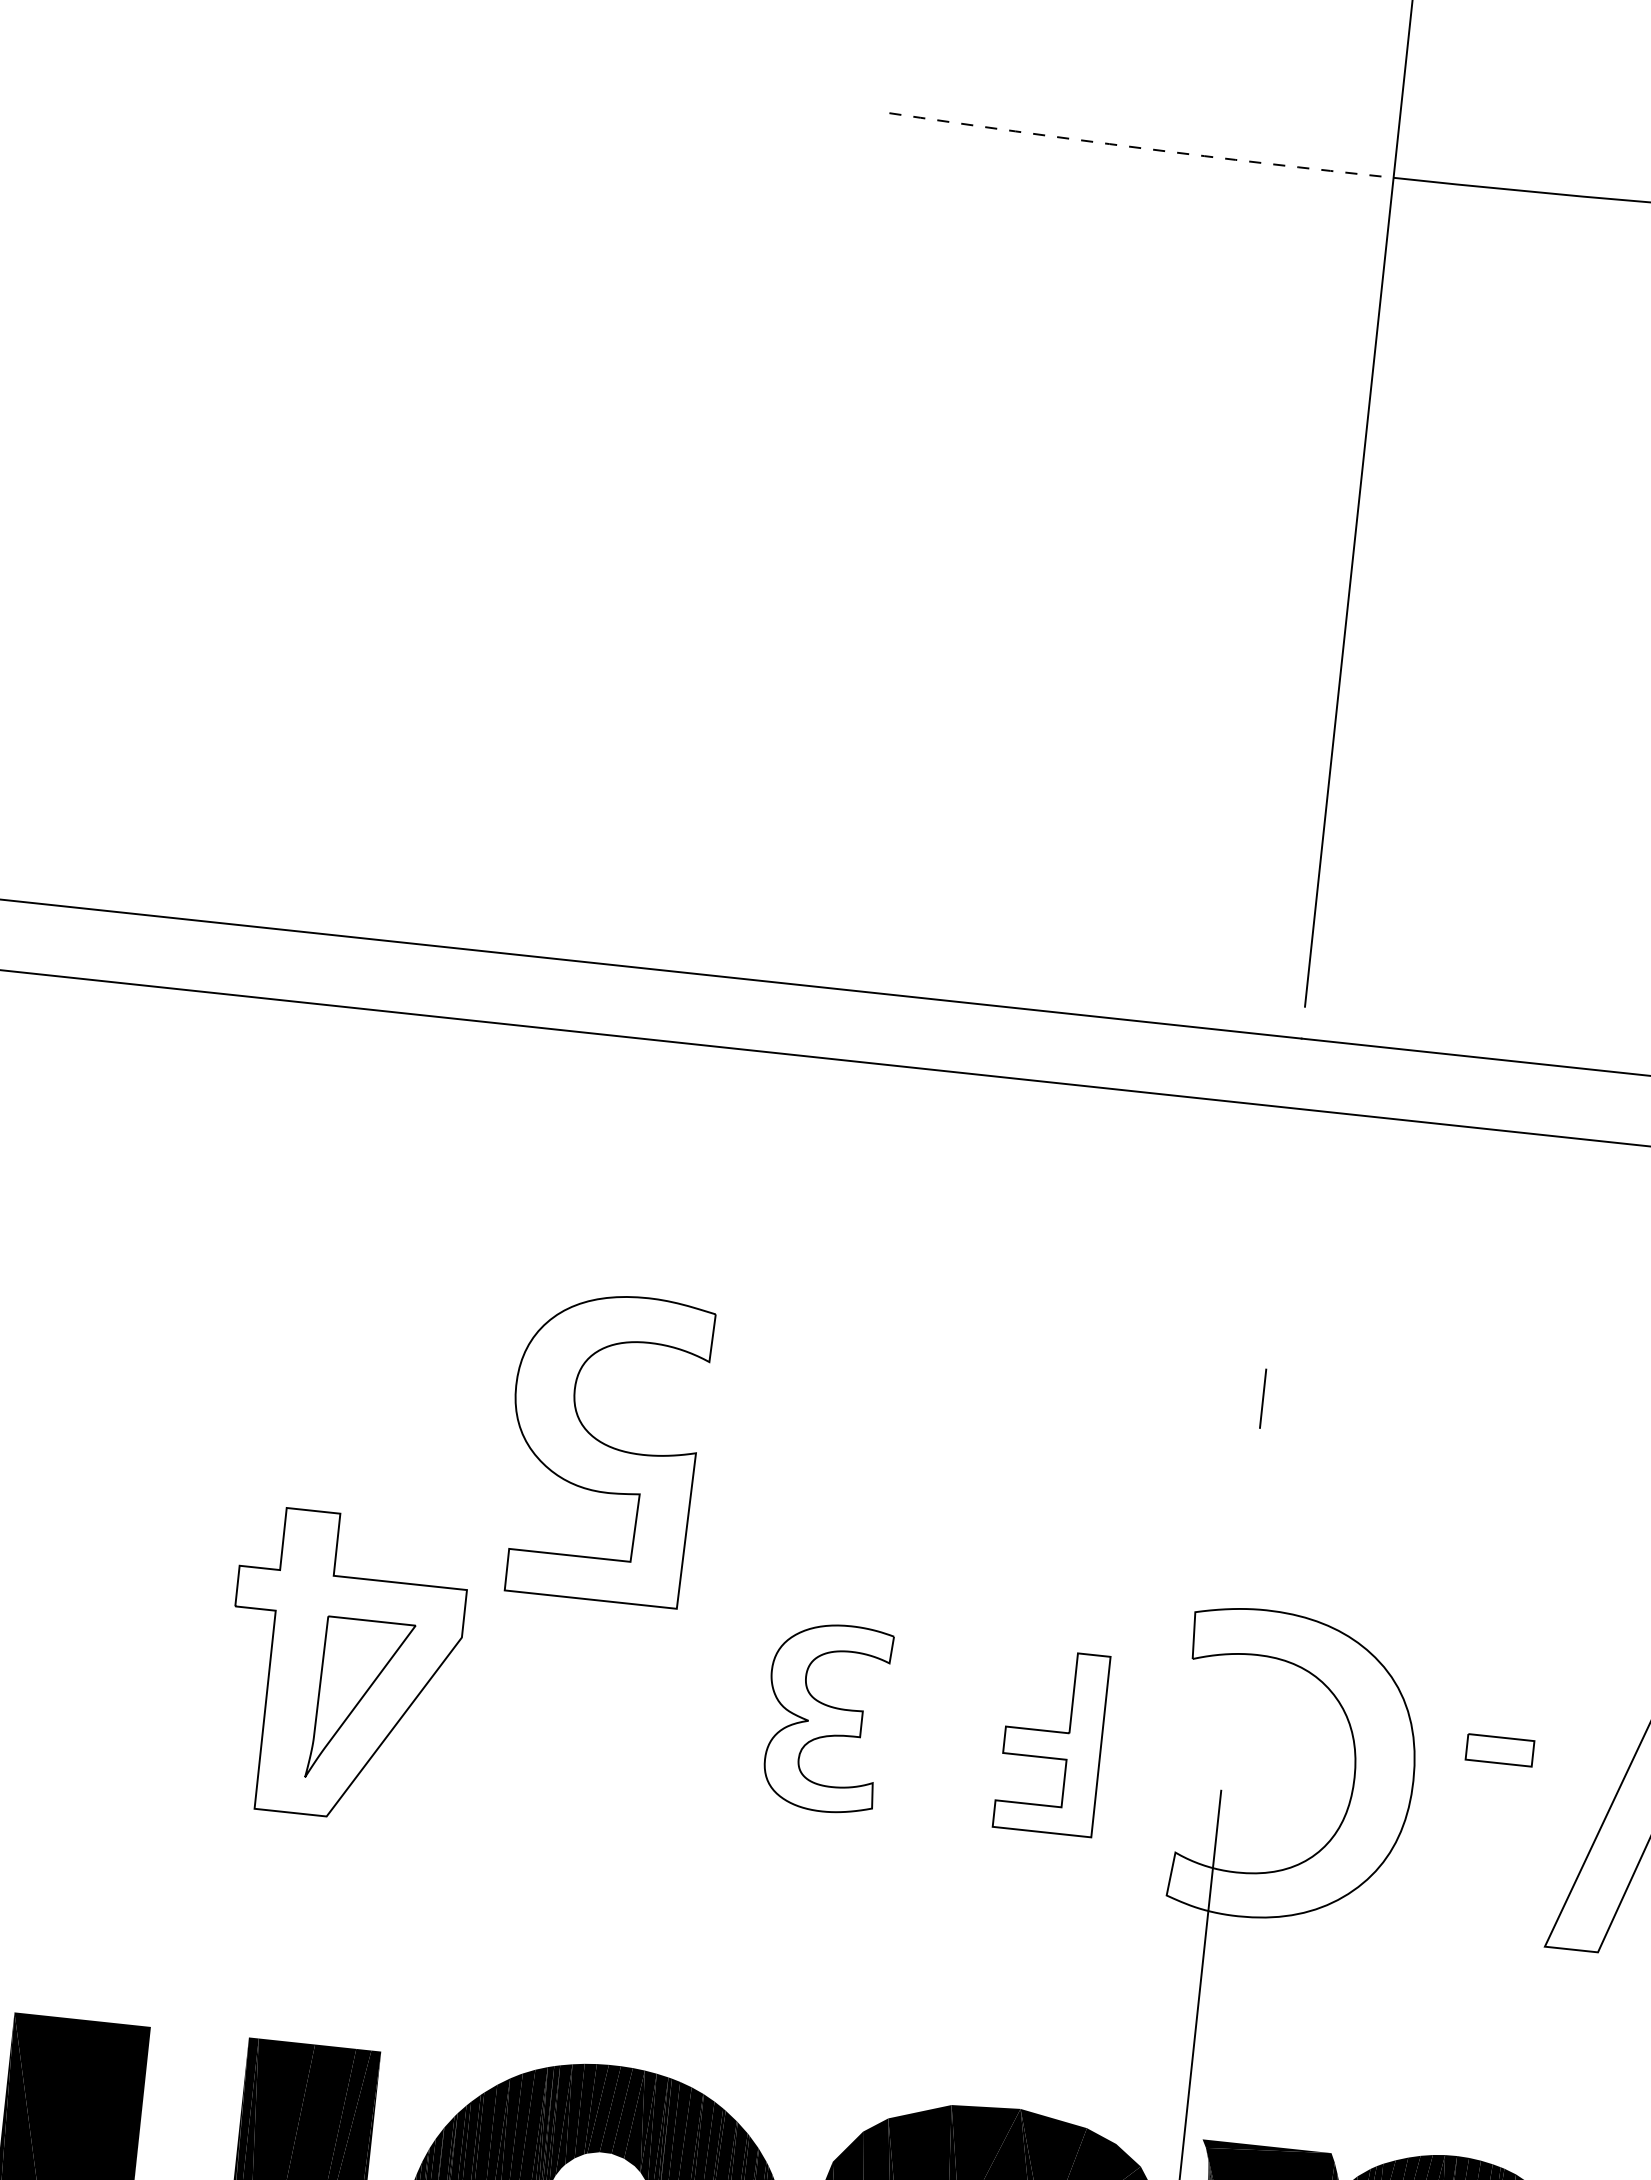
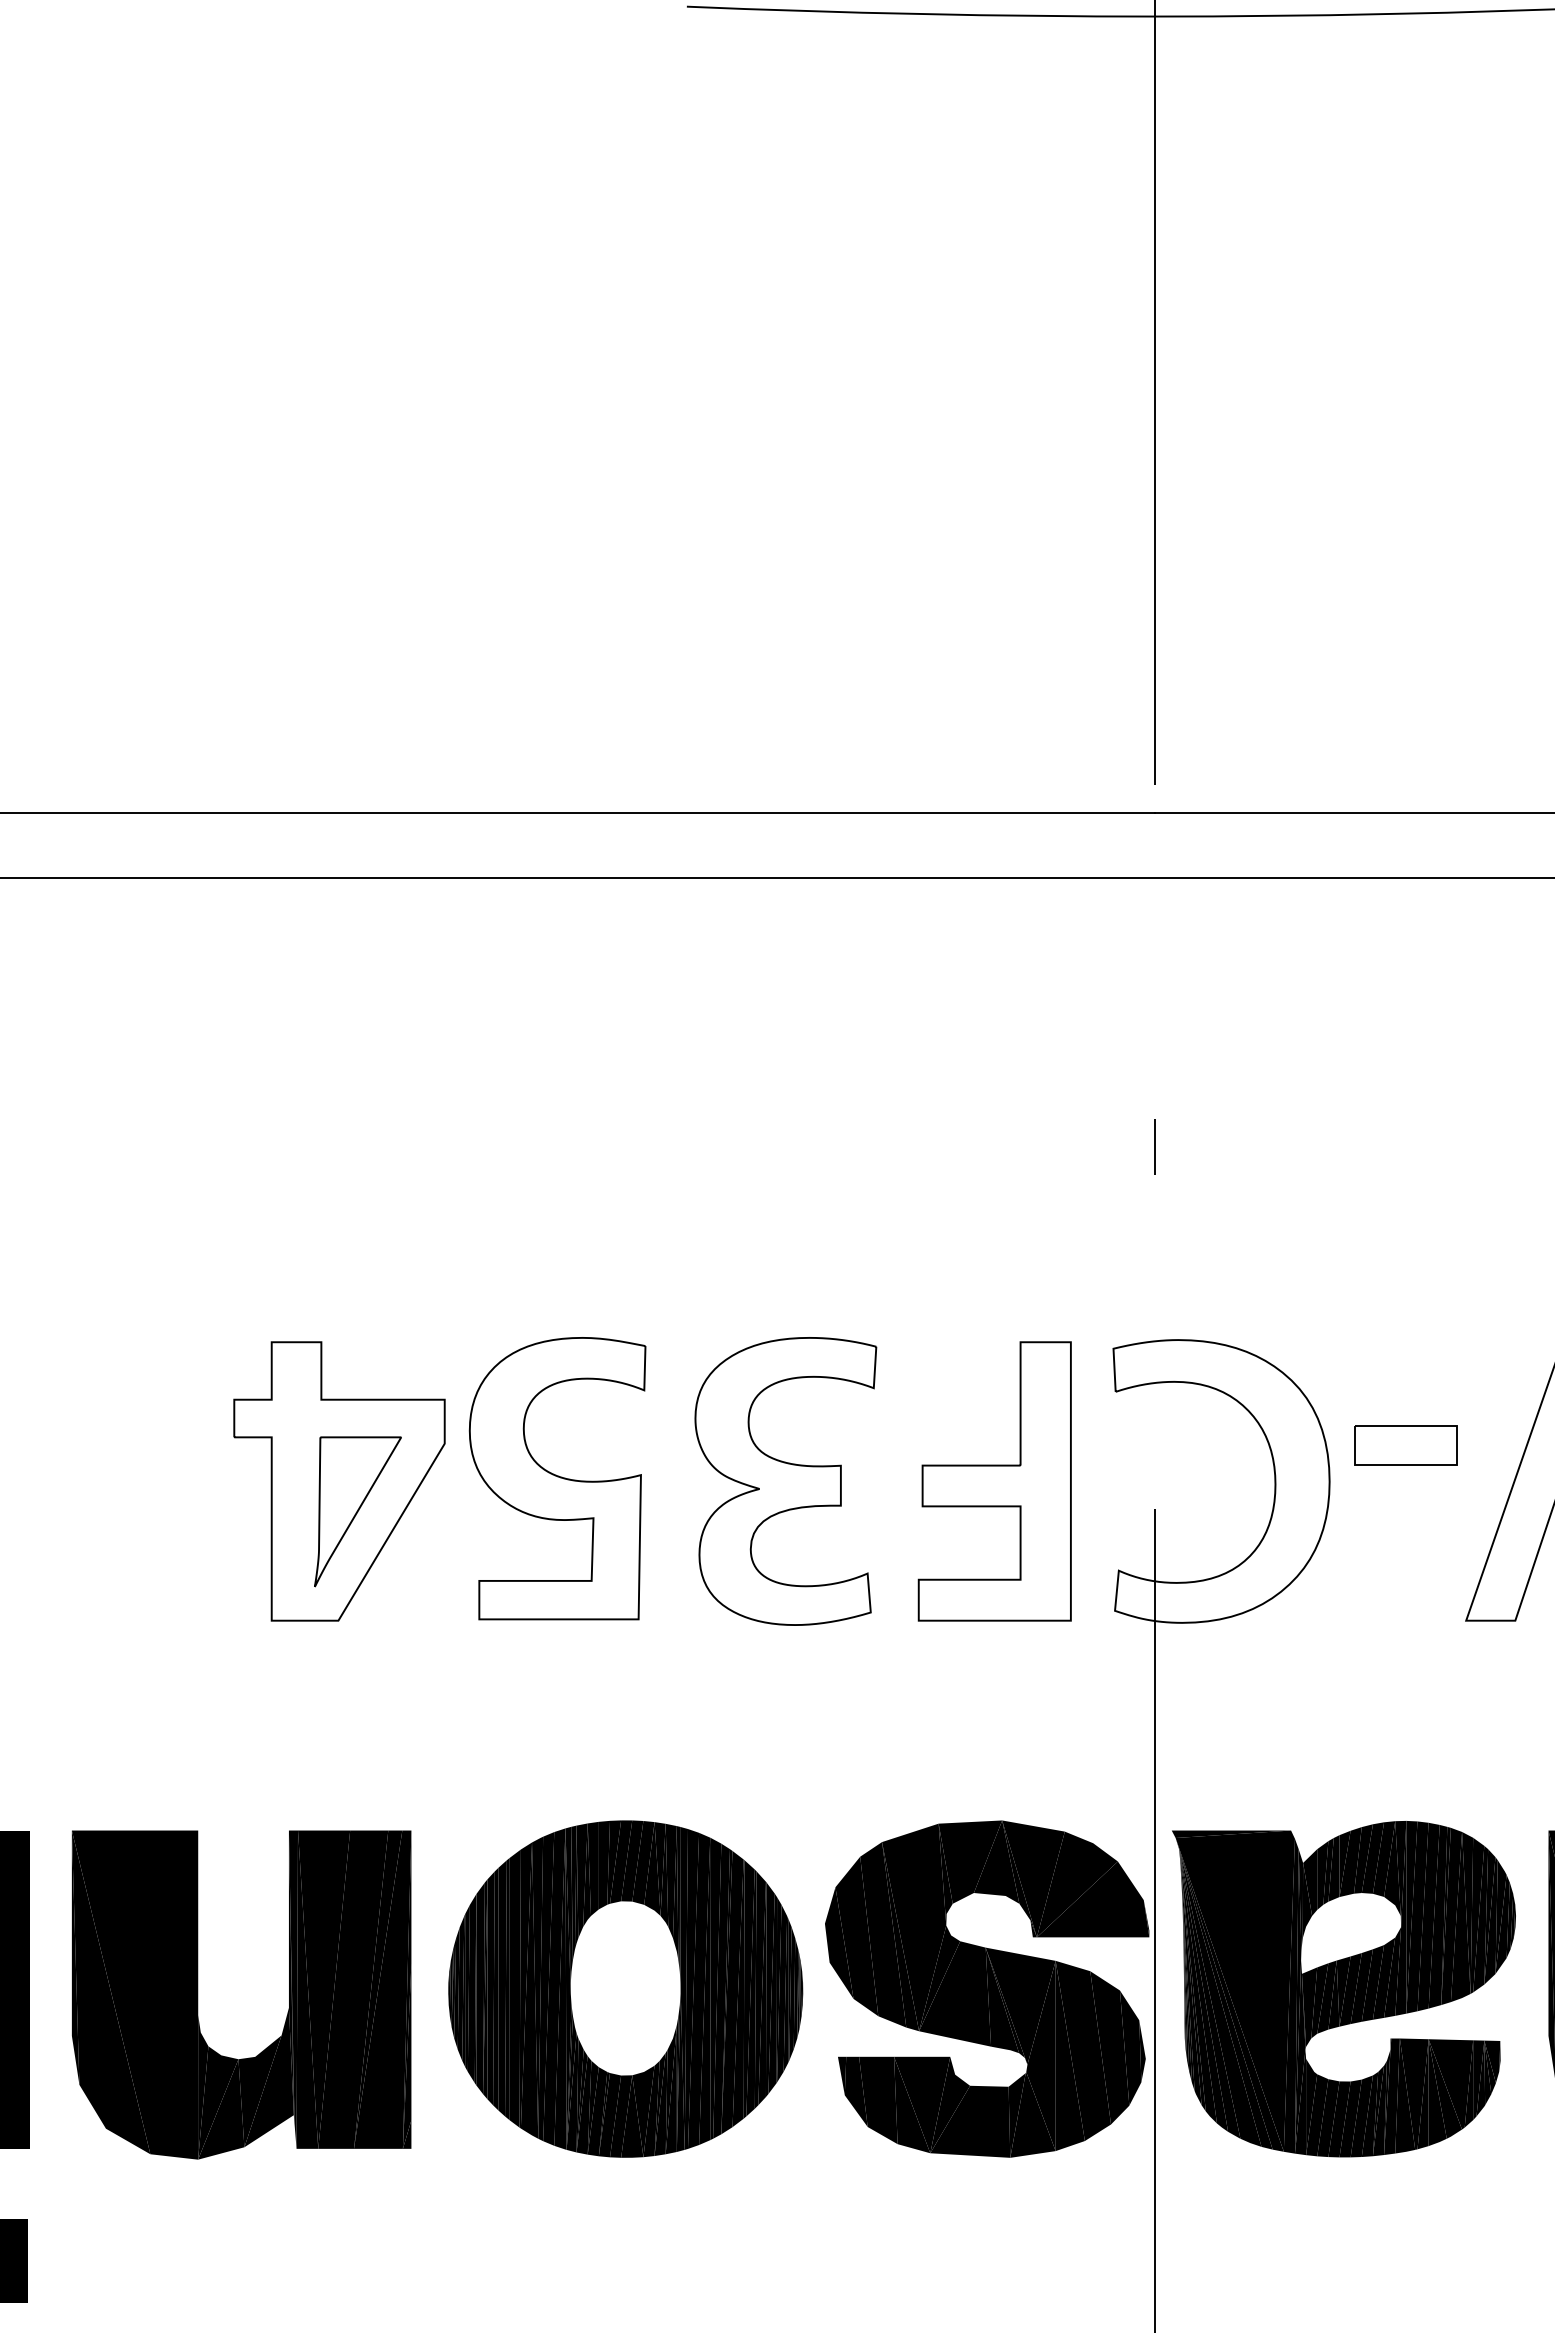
arc: (1140, 148) -> (920, 14), dashed -> solid
part: (605, 1447) -> (557, 1478), moved
part: (825, 1717) -> (785, 1481), size x1.67
part: (1051, 1741) -> (994, 1481), size x1.67
part: (1499, 1750) -> (1405, 1445), size x1.67

